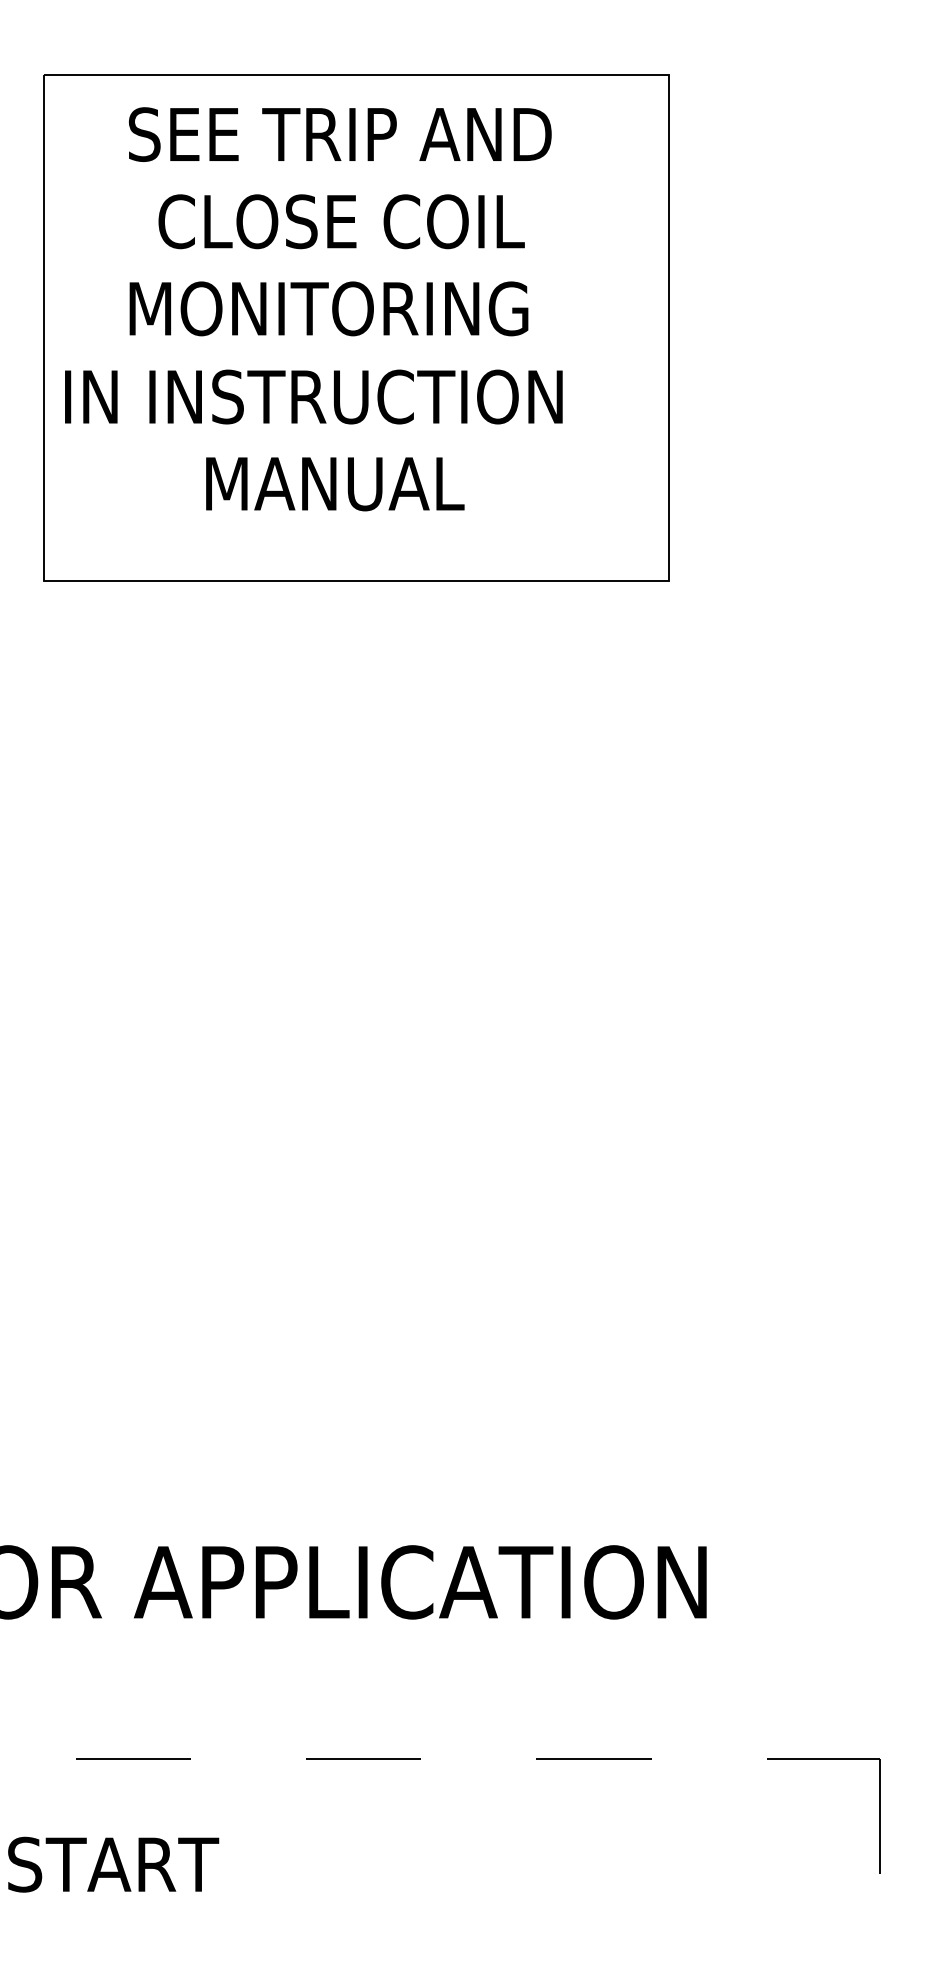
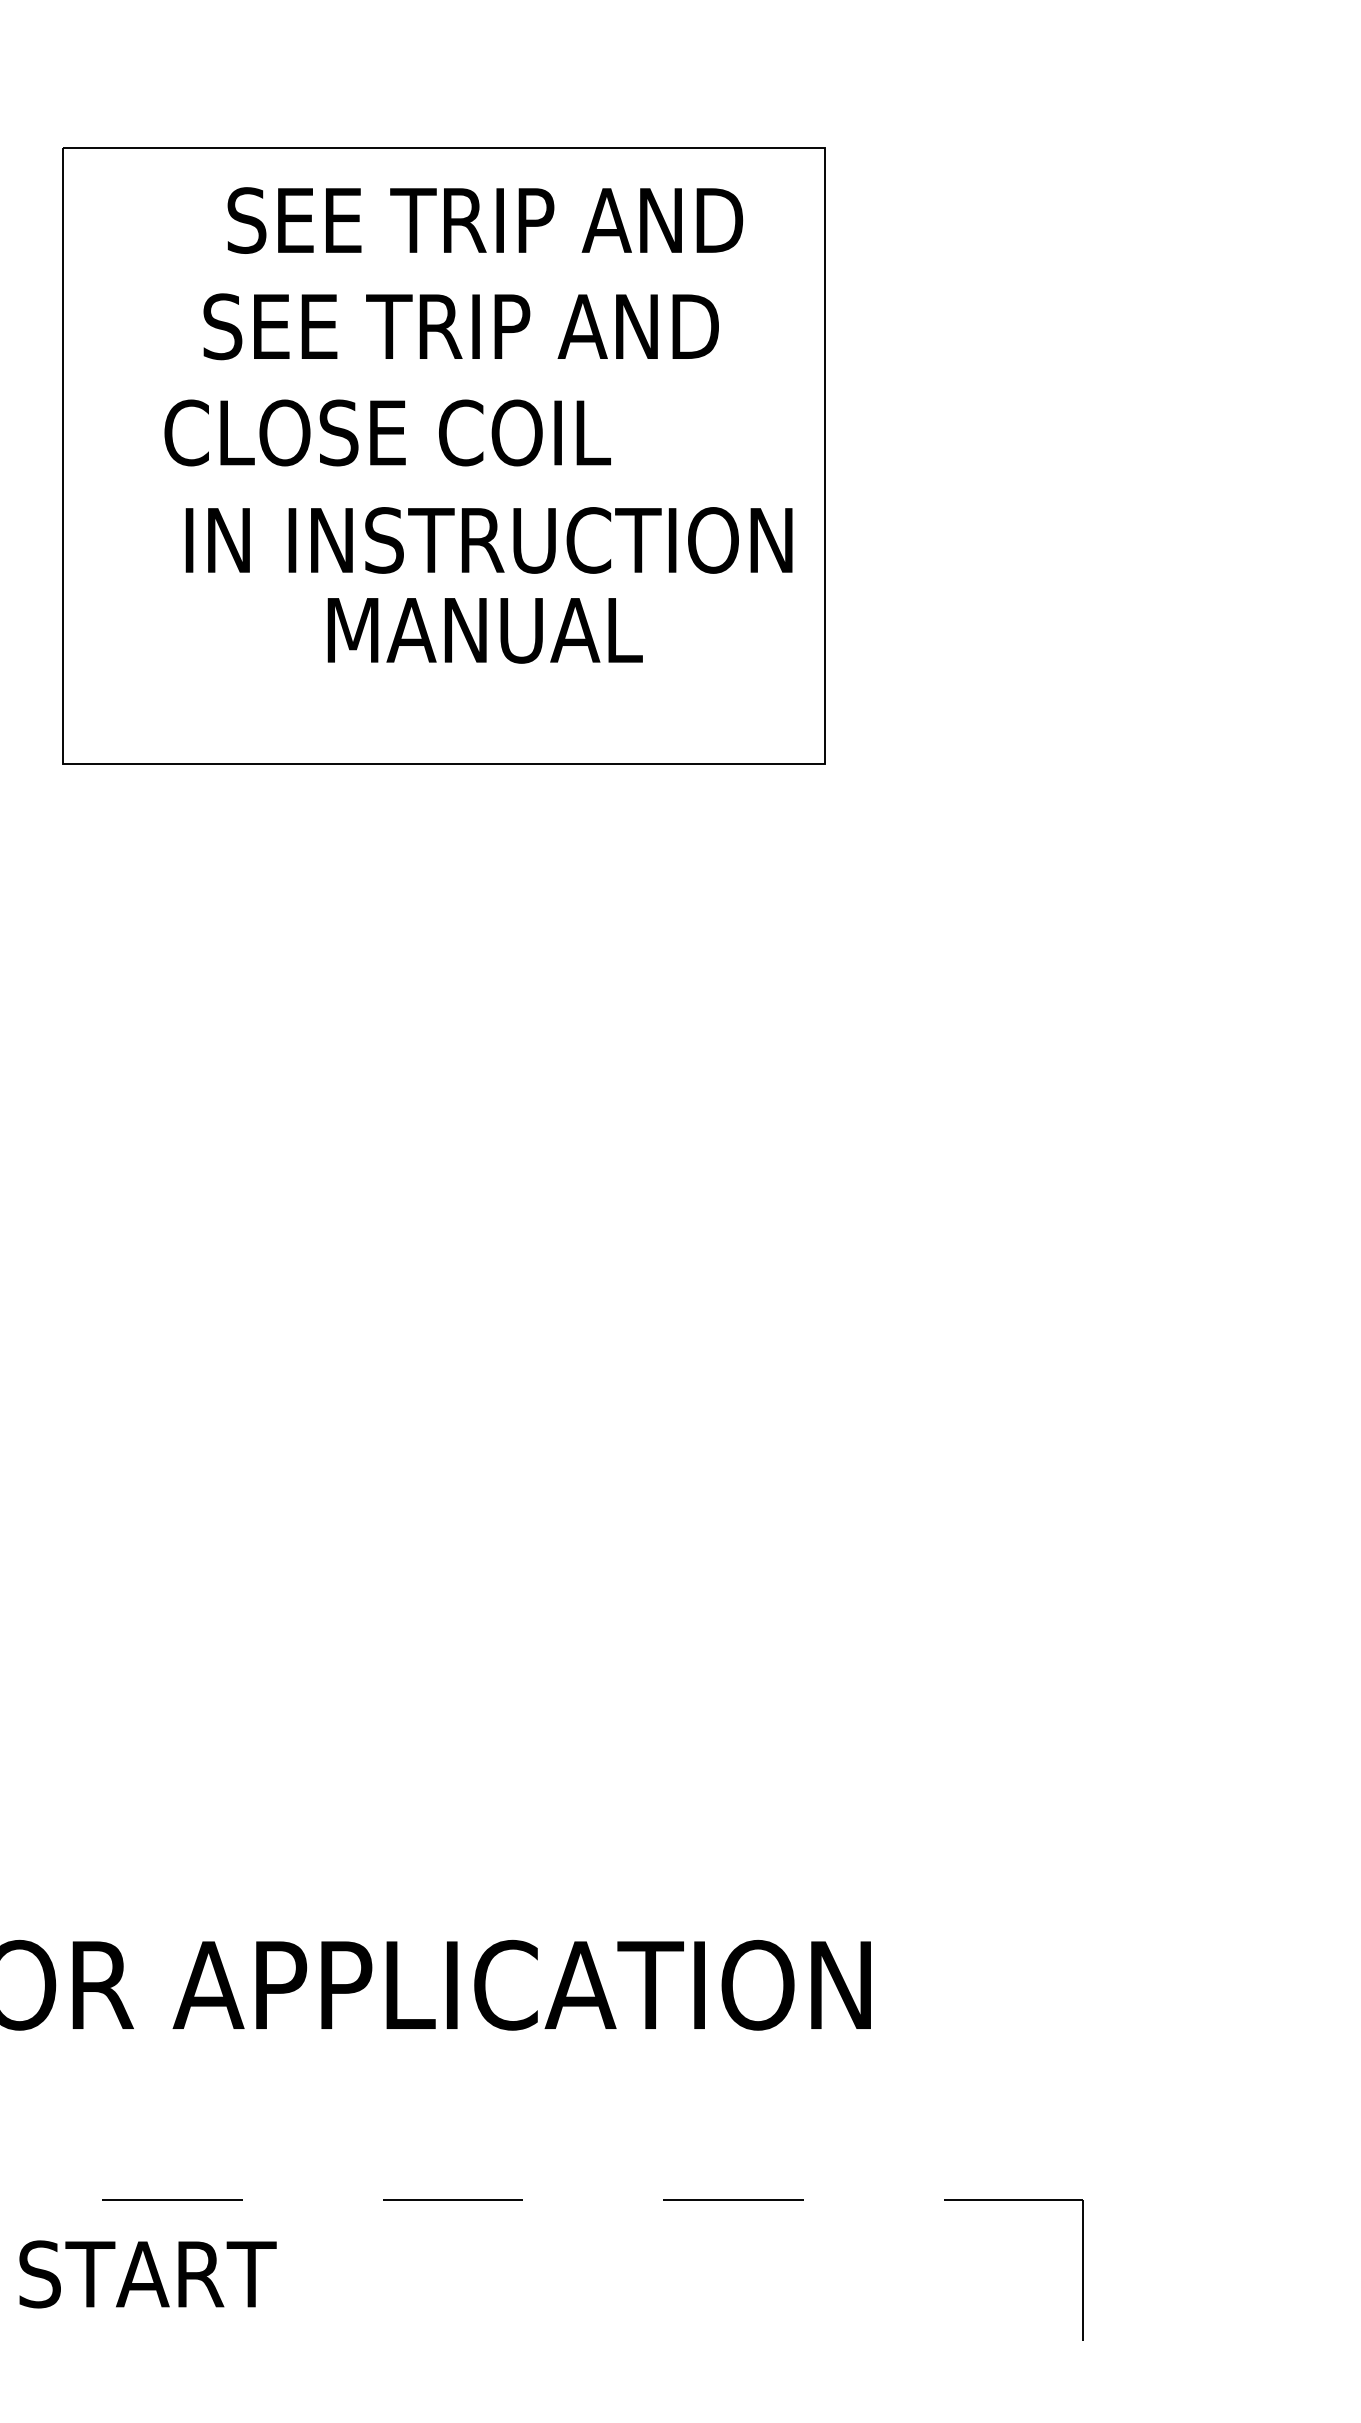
text: (340, 134) -> (485, 220), moved
text: (369, 221) -> (460, 326), CLOSE COIL -> SEE TRIP AND
text: (327, 308) -> (408, 432), MONITORING -> CLOSE COIL
text: (313, 397) -> (488, 540), moved
text: (334, 484) -> (484, 630), moved
text: (113, 1864) -> (147, 2274), moved

